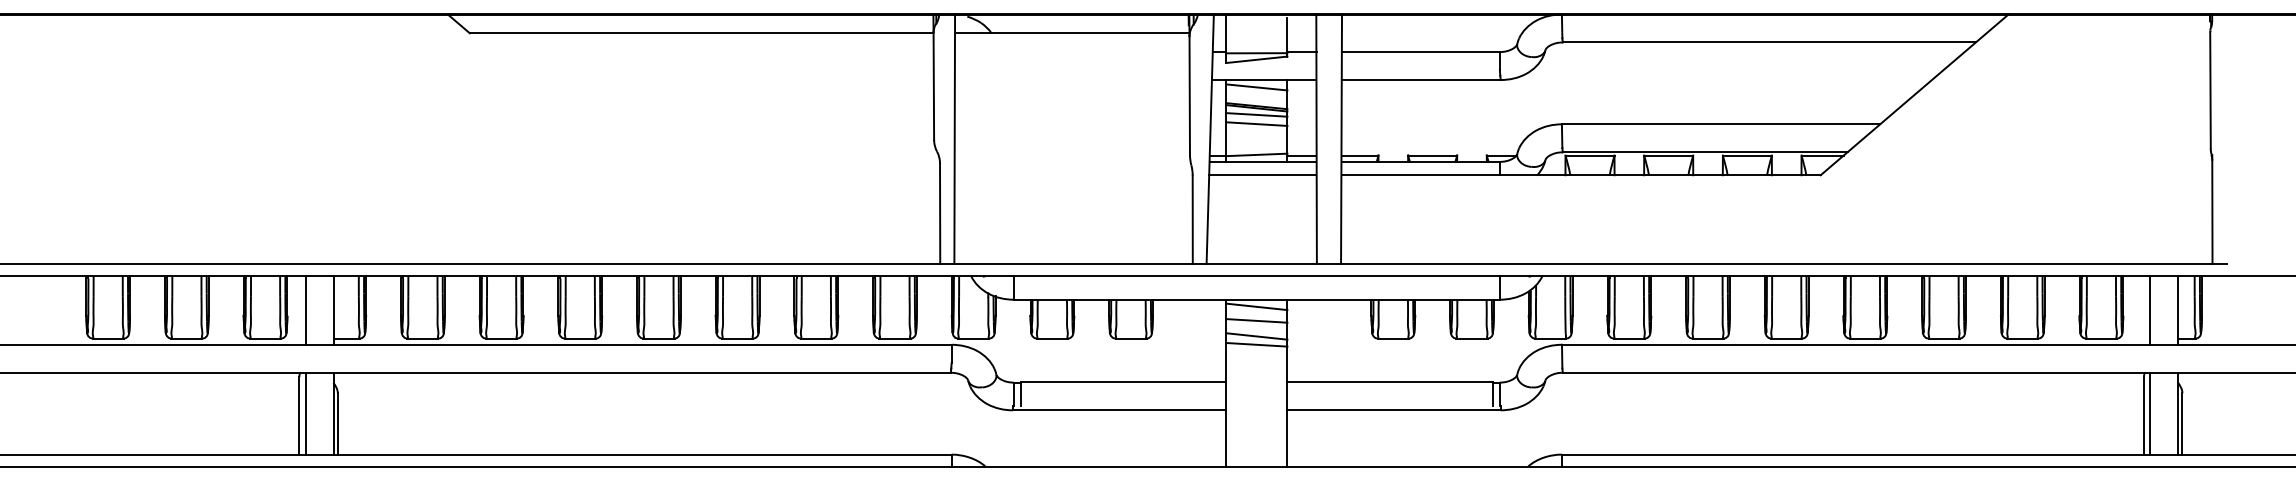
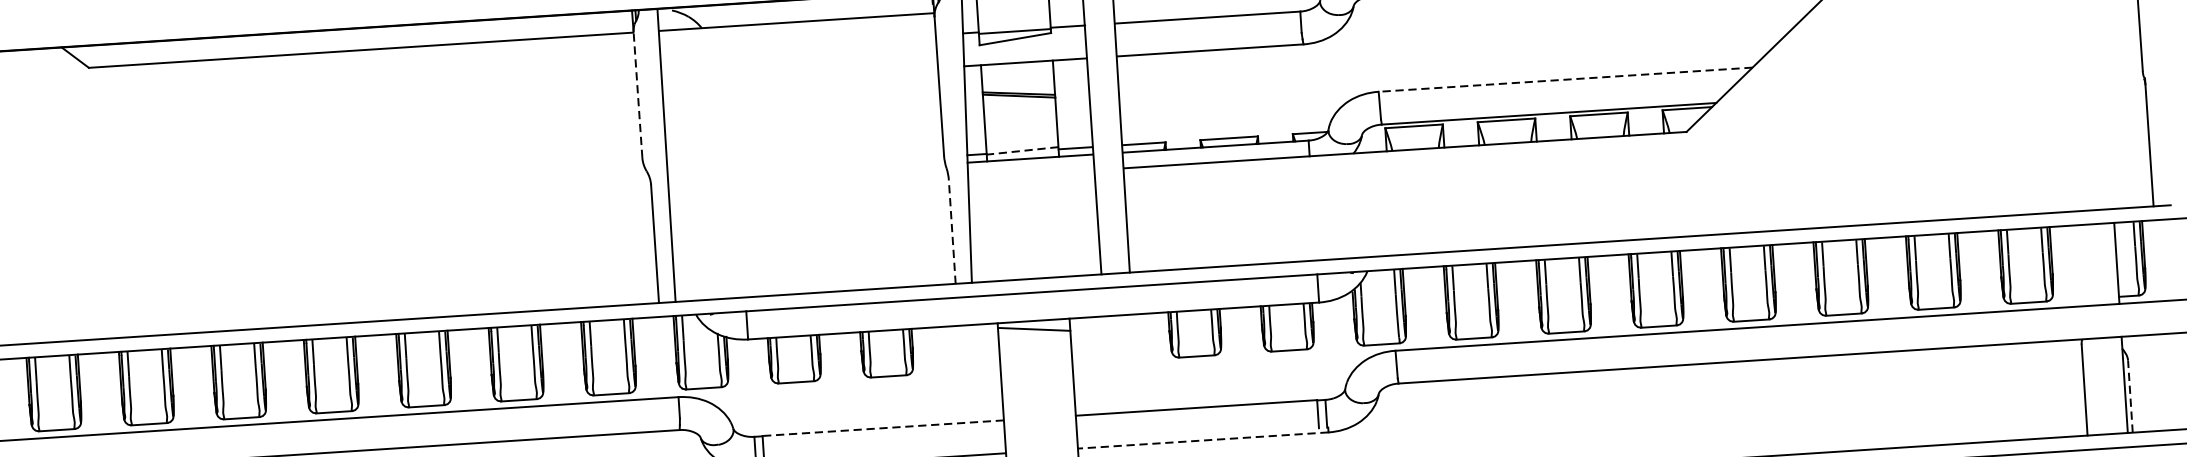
line: (933, 86) -> (637, 95), solid -> dashed
line: (1256, 87) -> (1017, 71), removed
line: (1256, 114) -> (1019, 103), removed
line: (1256, 123) -> (1019, 114), removed
line: (1720, 124) -> (1565, 79), solid -> dashed
line: (1256, 154) -> (1022, 150), solid -> dashed
line: (1262, 175) -> (1030, 174), removed
line: (1192, 219) -> (951, 231), solid -> dashed
line: (2150, 309) -> (2084, 264), removed
line: (1256, 320) -> (1034, 345), removed
line: (1256, 336) -> (1036, 364), removed
line: (1256, 344) -> (1036, 373), removed
line: (1123, 382) -> (883, 428), solid -> dashed
line: (1394, 410) -> (1203, 440), solid -> dashed
line: (2150, 413) -> (2092, 386), removed
line: (2182, 423) -> (2130, 396), solid -> dashed

